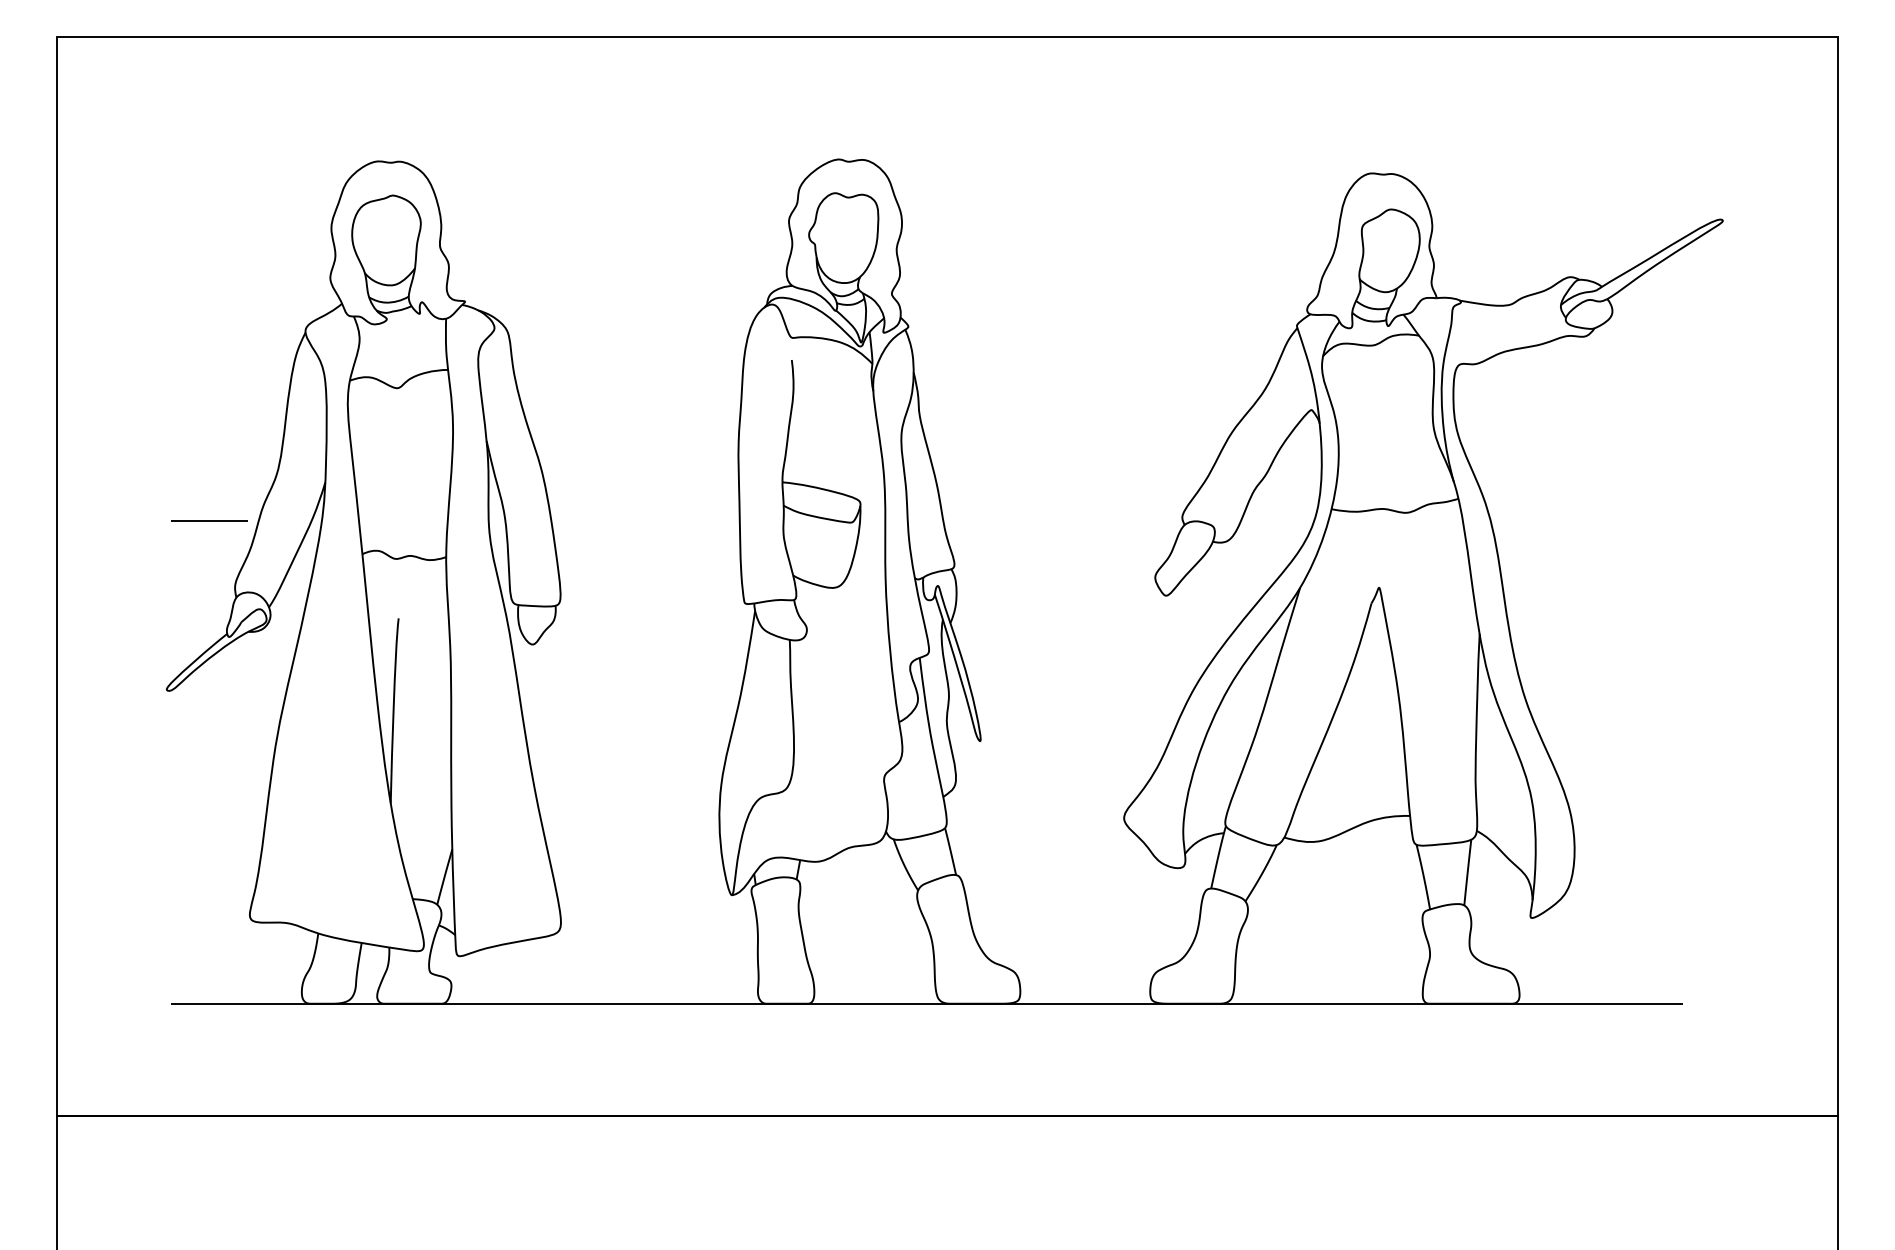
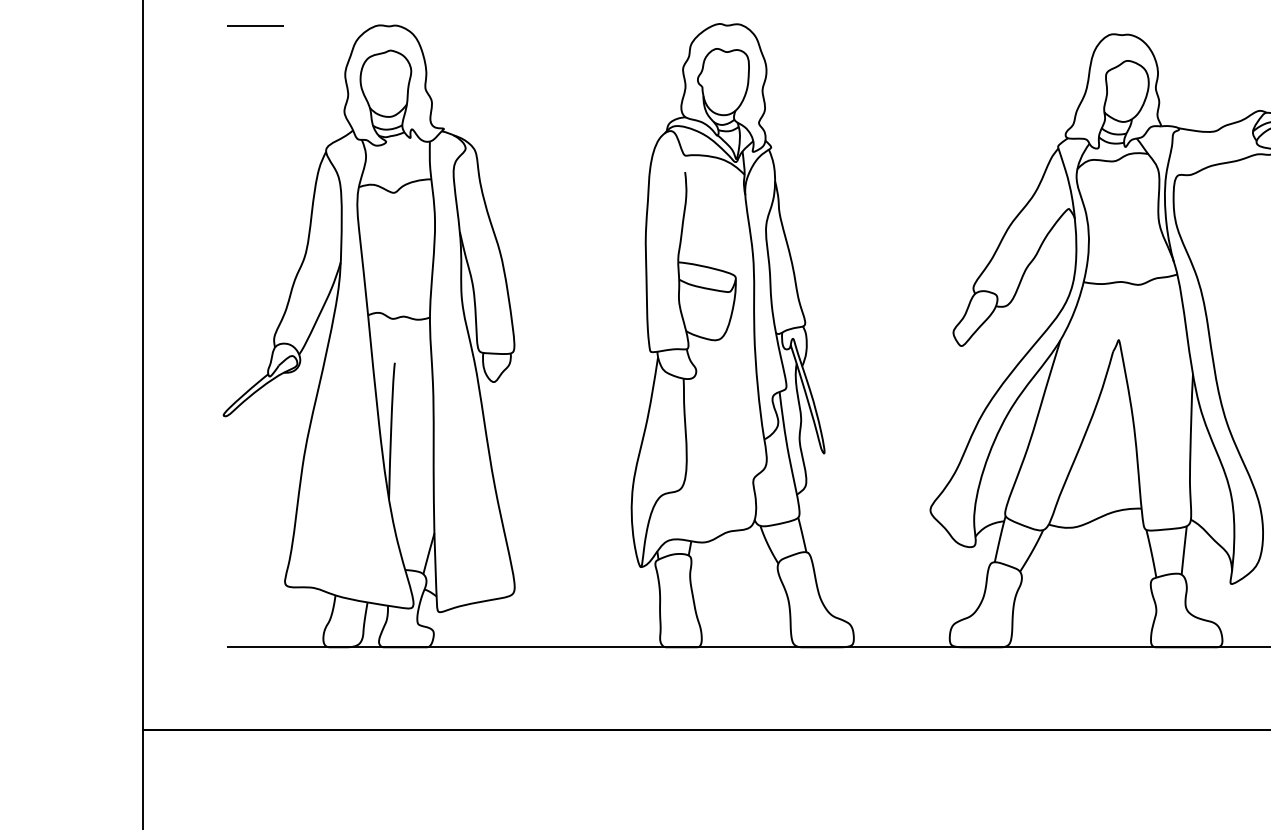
line: (209, 520) -> (255, 25), moved

